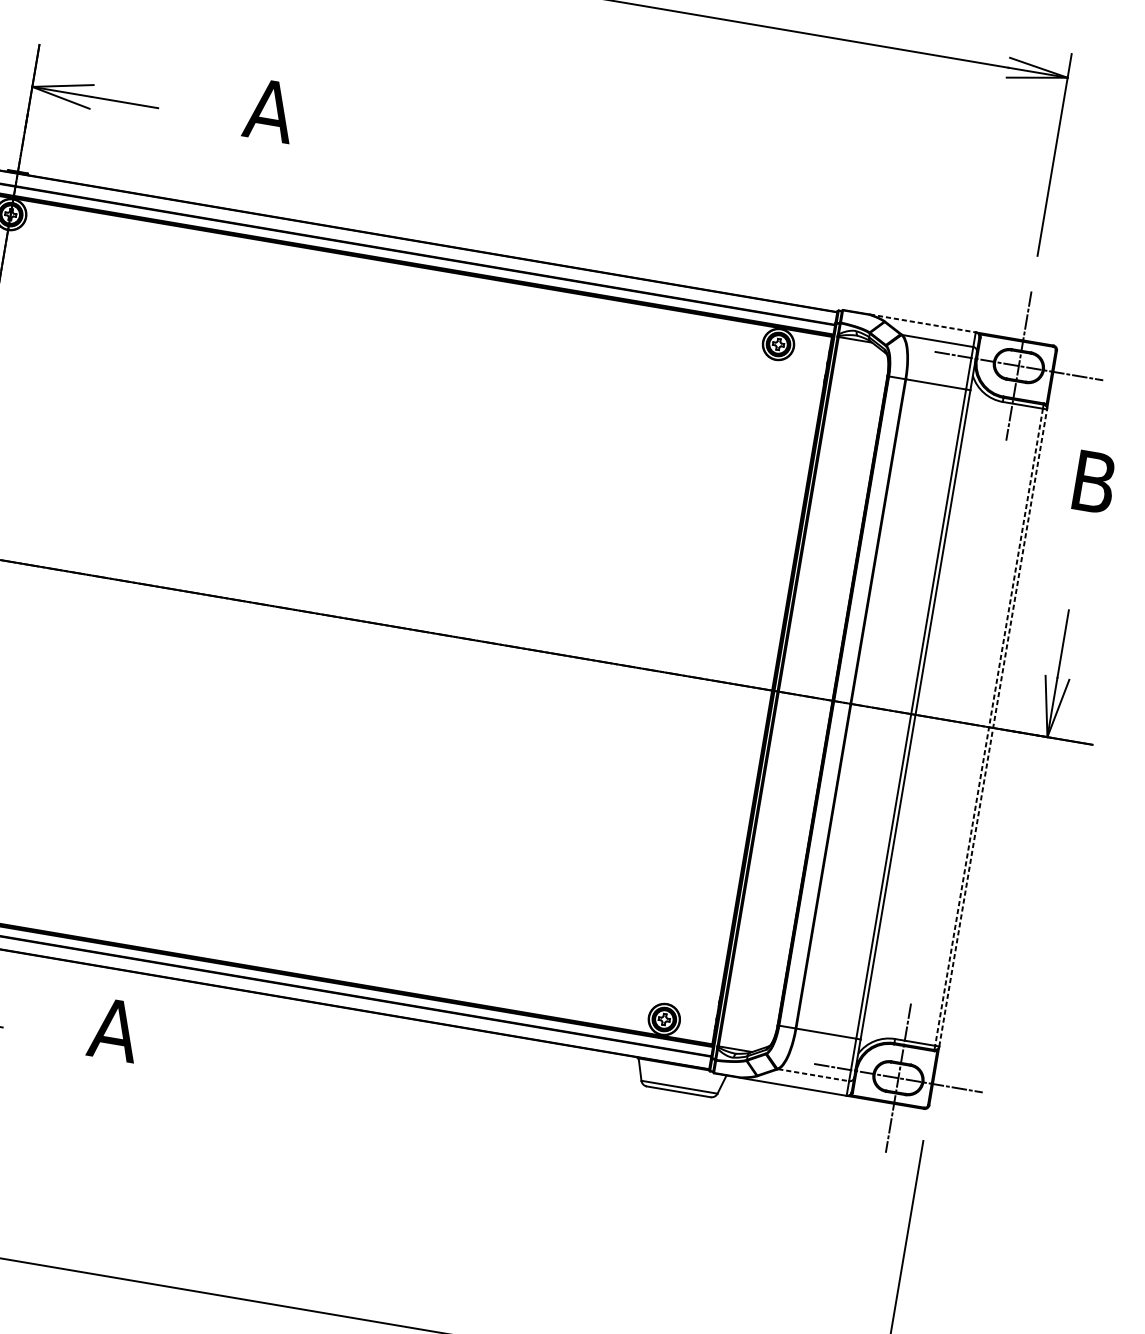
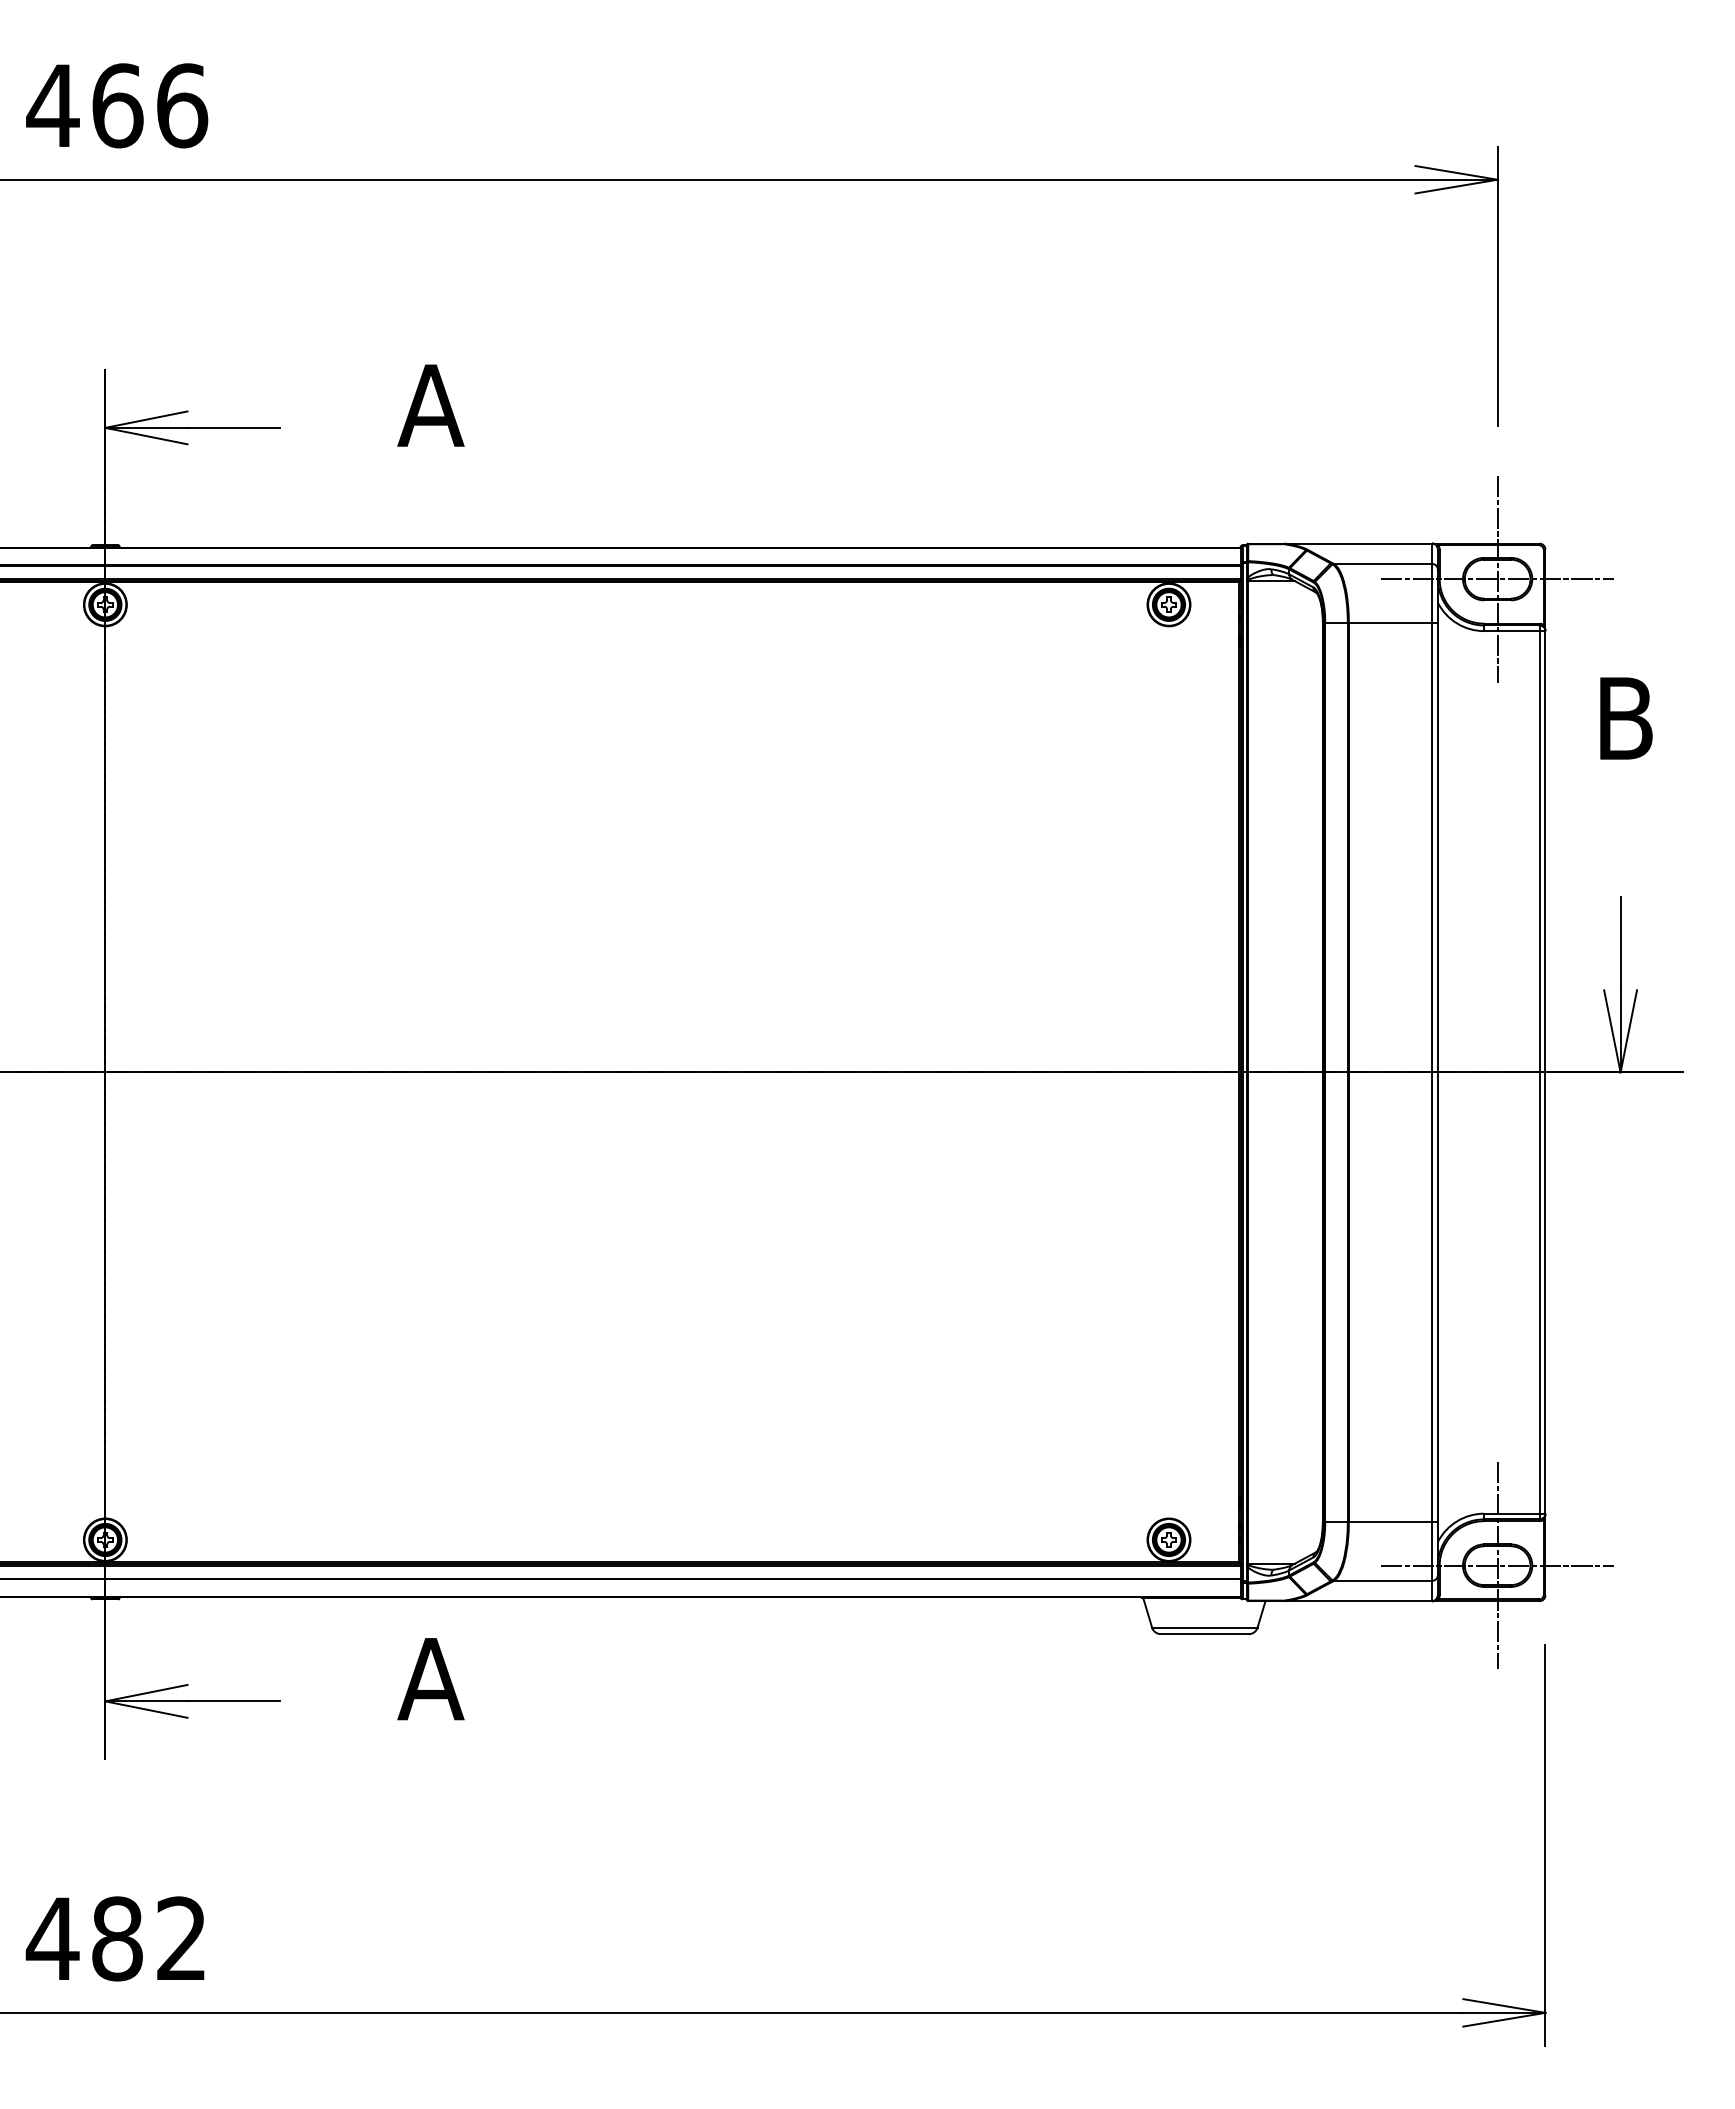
line: (923, 323) -> (1359, 543), dashed -> solid
line: (988, 727) -> (1539, 1072), dashed -> solid
line: (993, 727) -> (1545, 1071), dashed -> solid
line: (814, 1074) -> (1383, 1580), dashed -> solid

